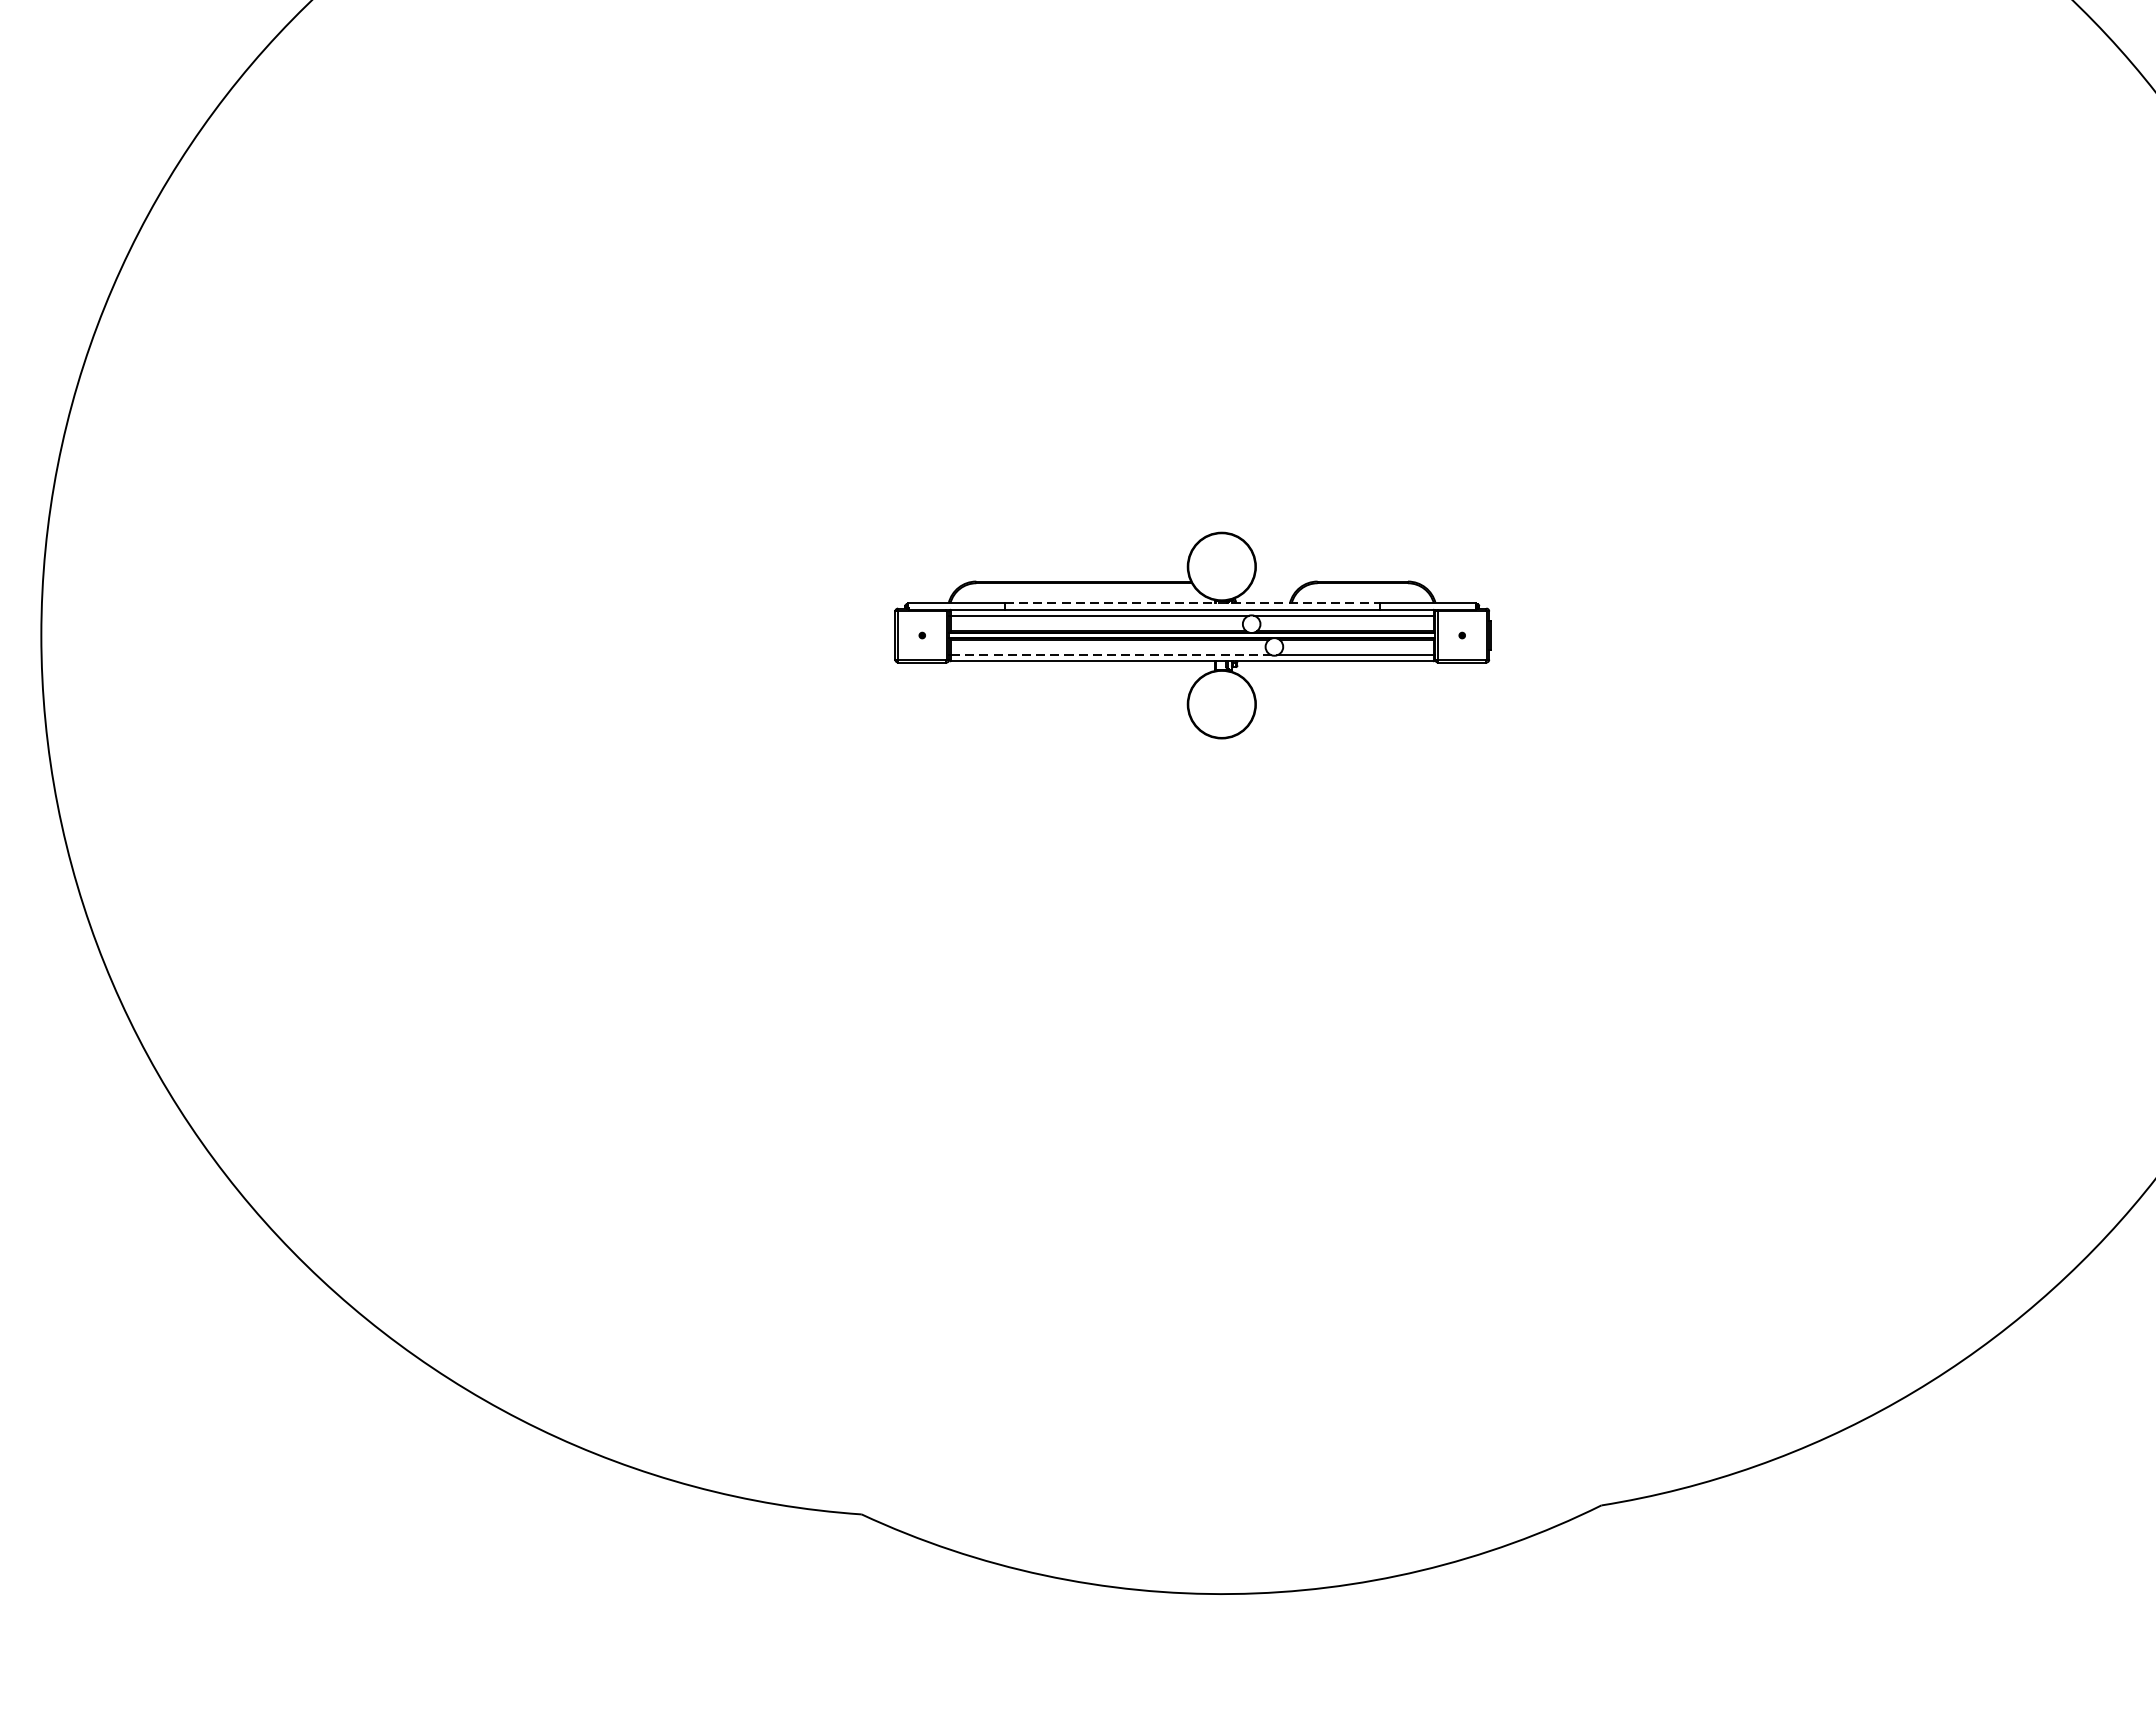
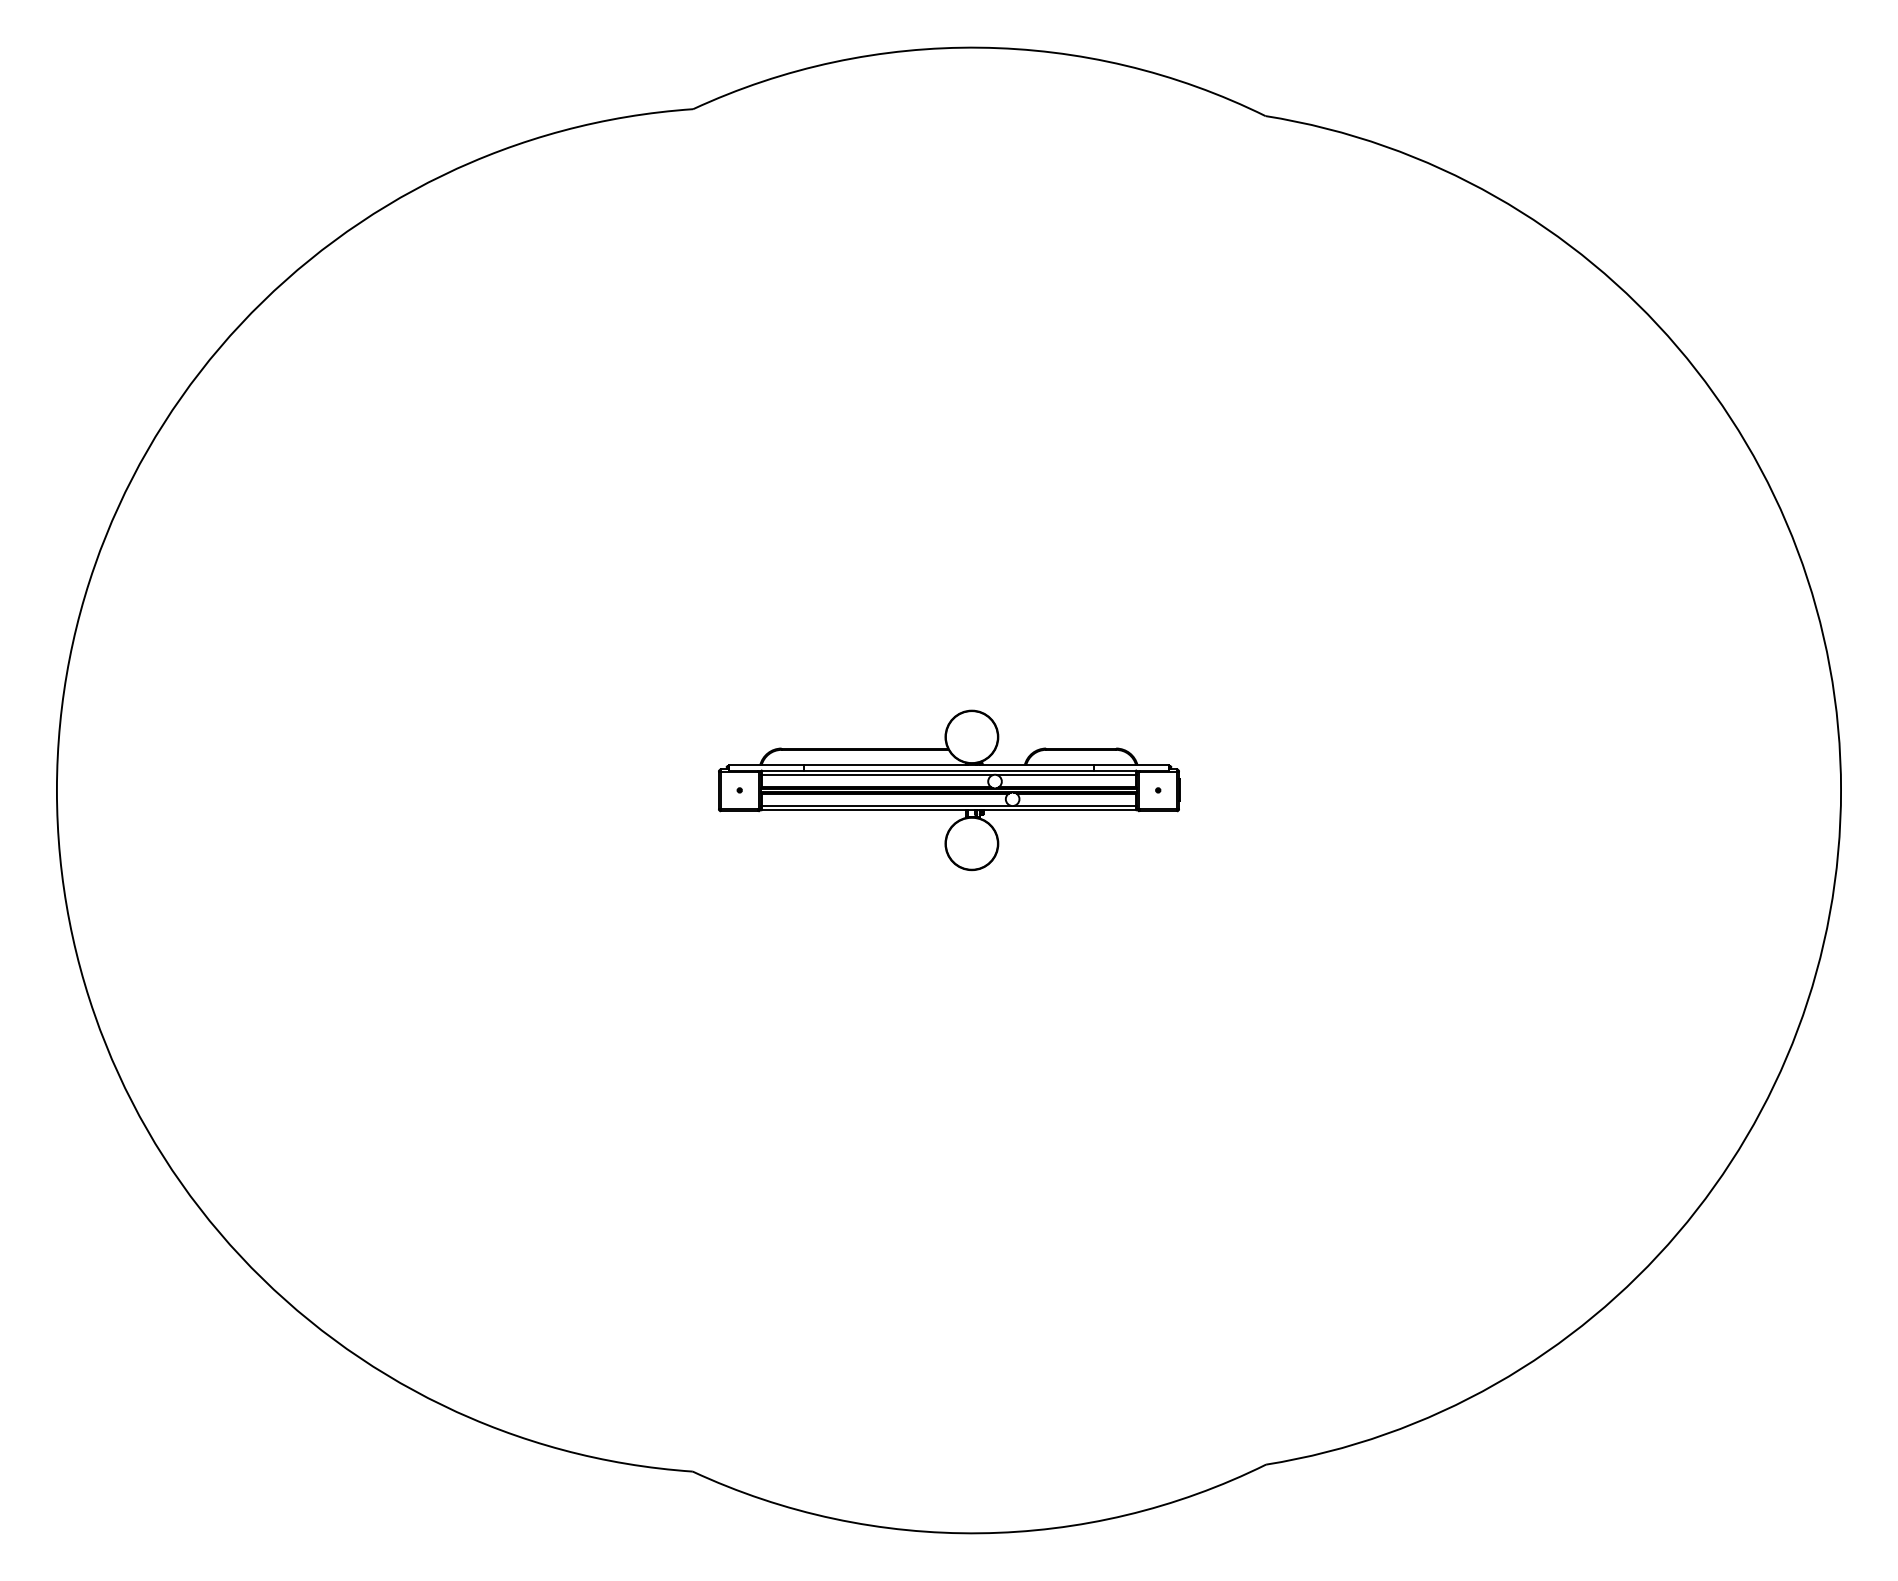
line: (1192, 603) -> (949, 765), dashed -> solid
line: (1111, 655) -> (886, 805), dashed -> solid

